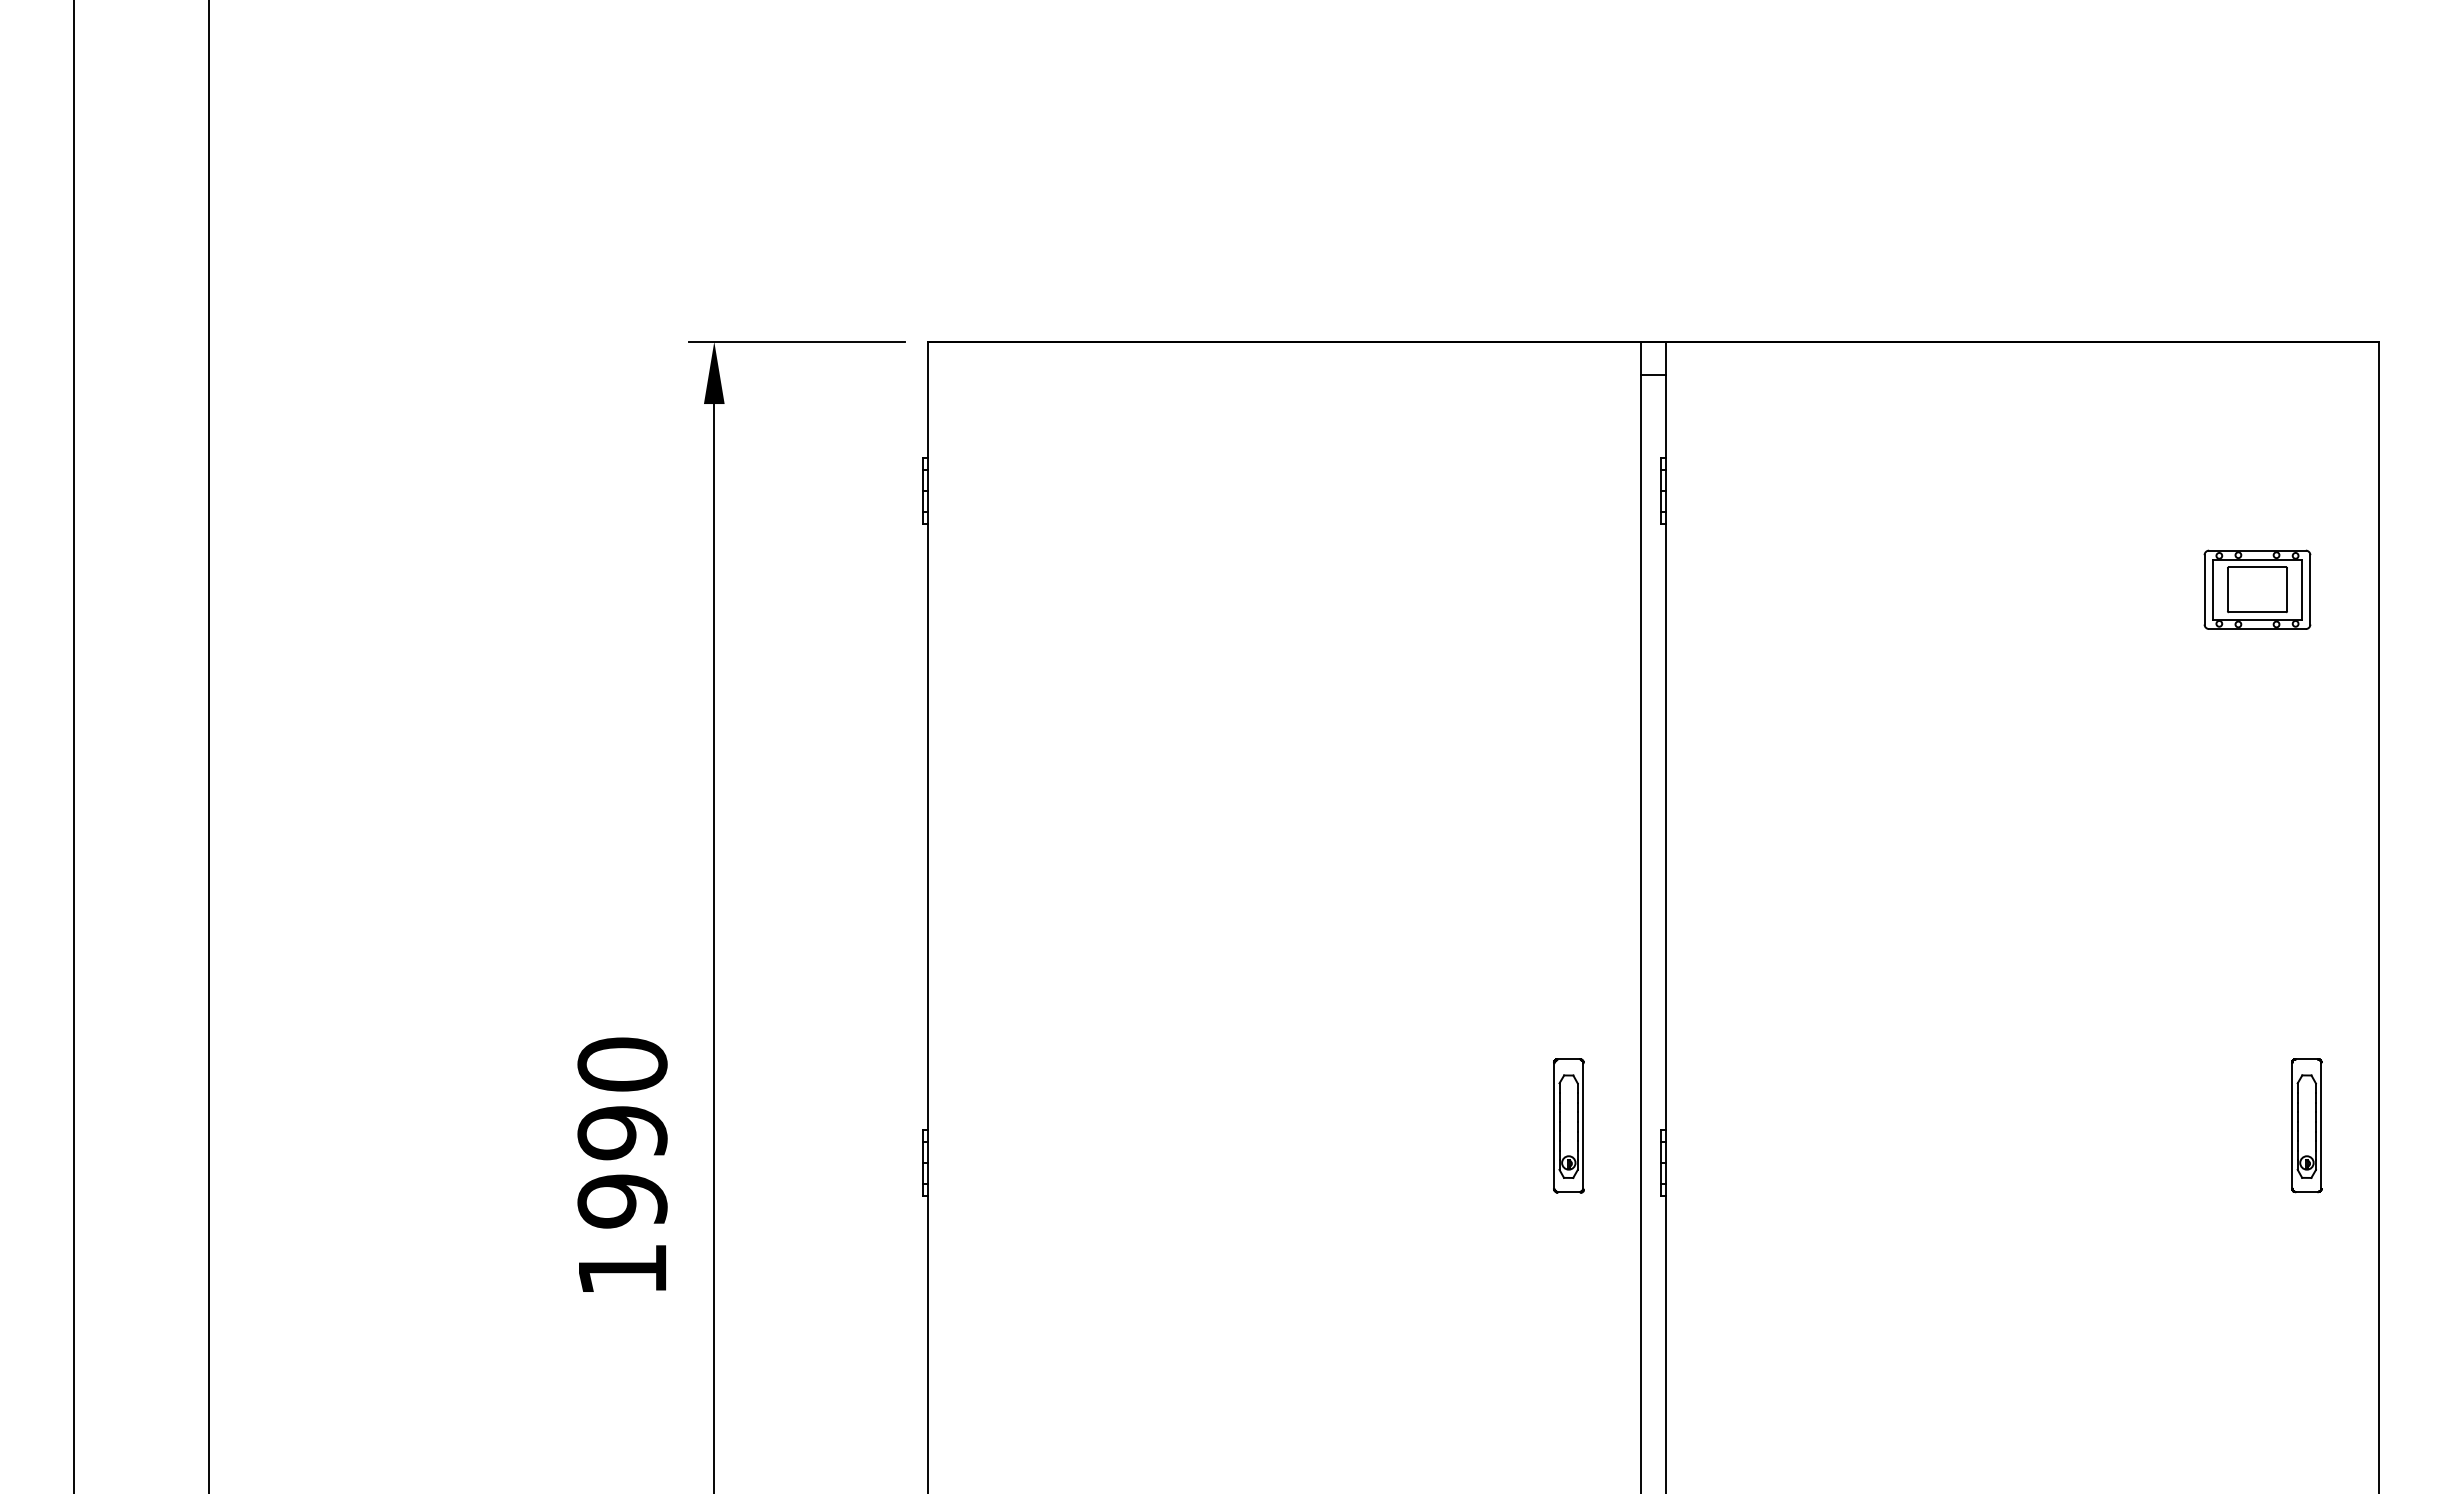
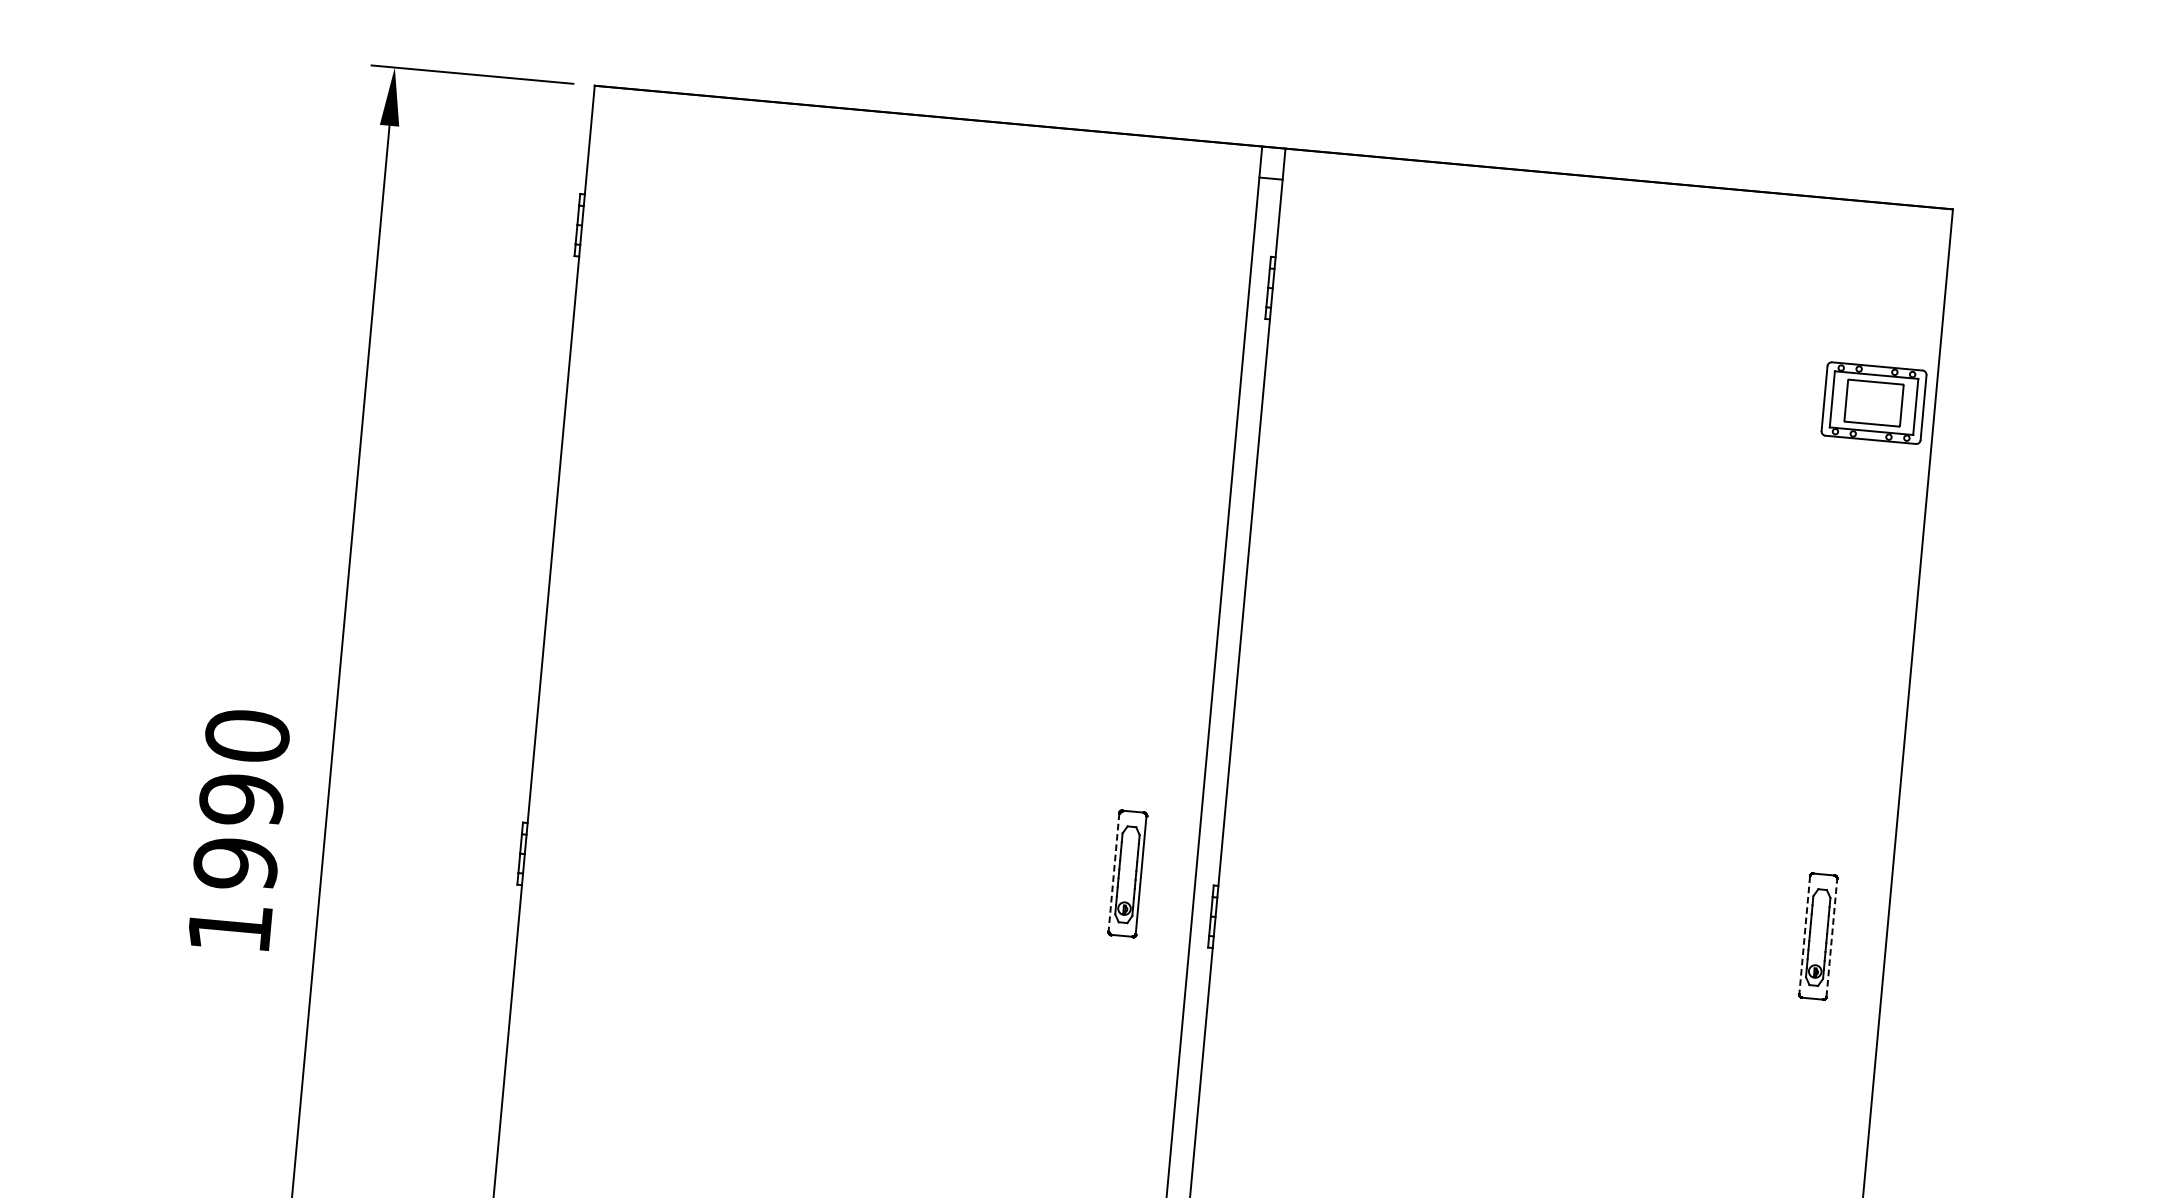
part: (2257, 589) -> (1874, 402), moved
line: (2321, 1125) -> (1832, 937), solid -> dashed
line: (1554, 1126) -> (1114, 873), solid -> dashed
line: (2292, 1126) -> (1804, 936), solid -> dashed

